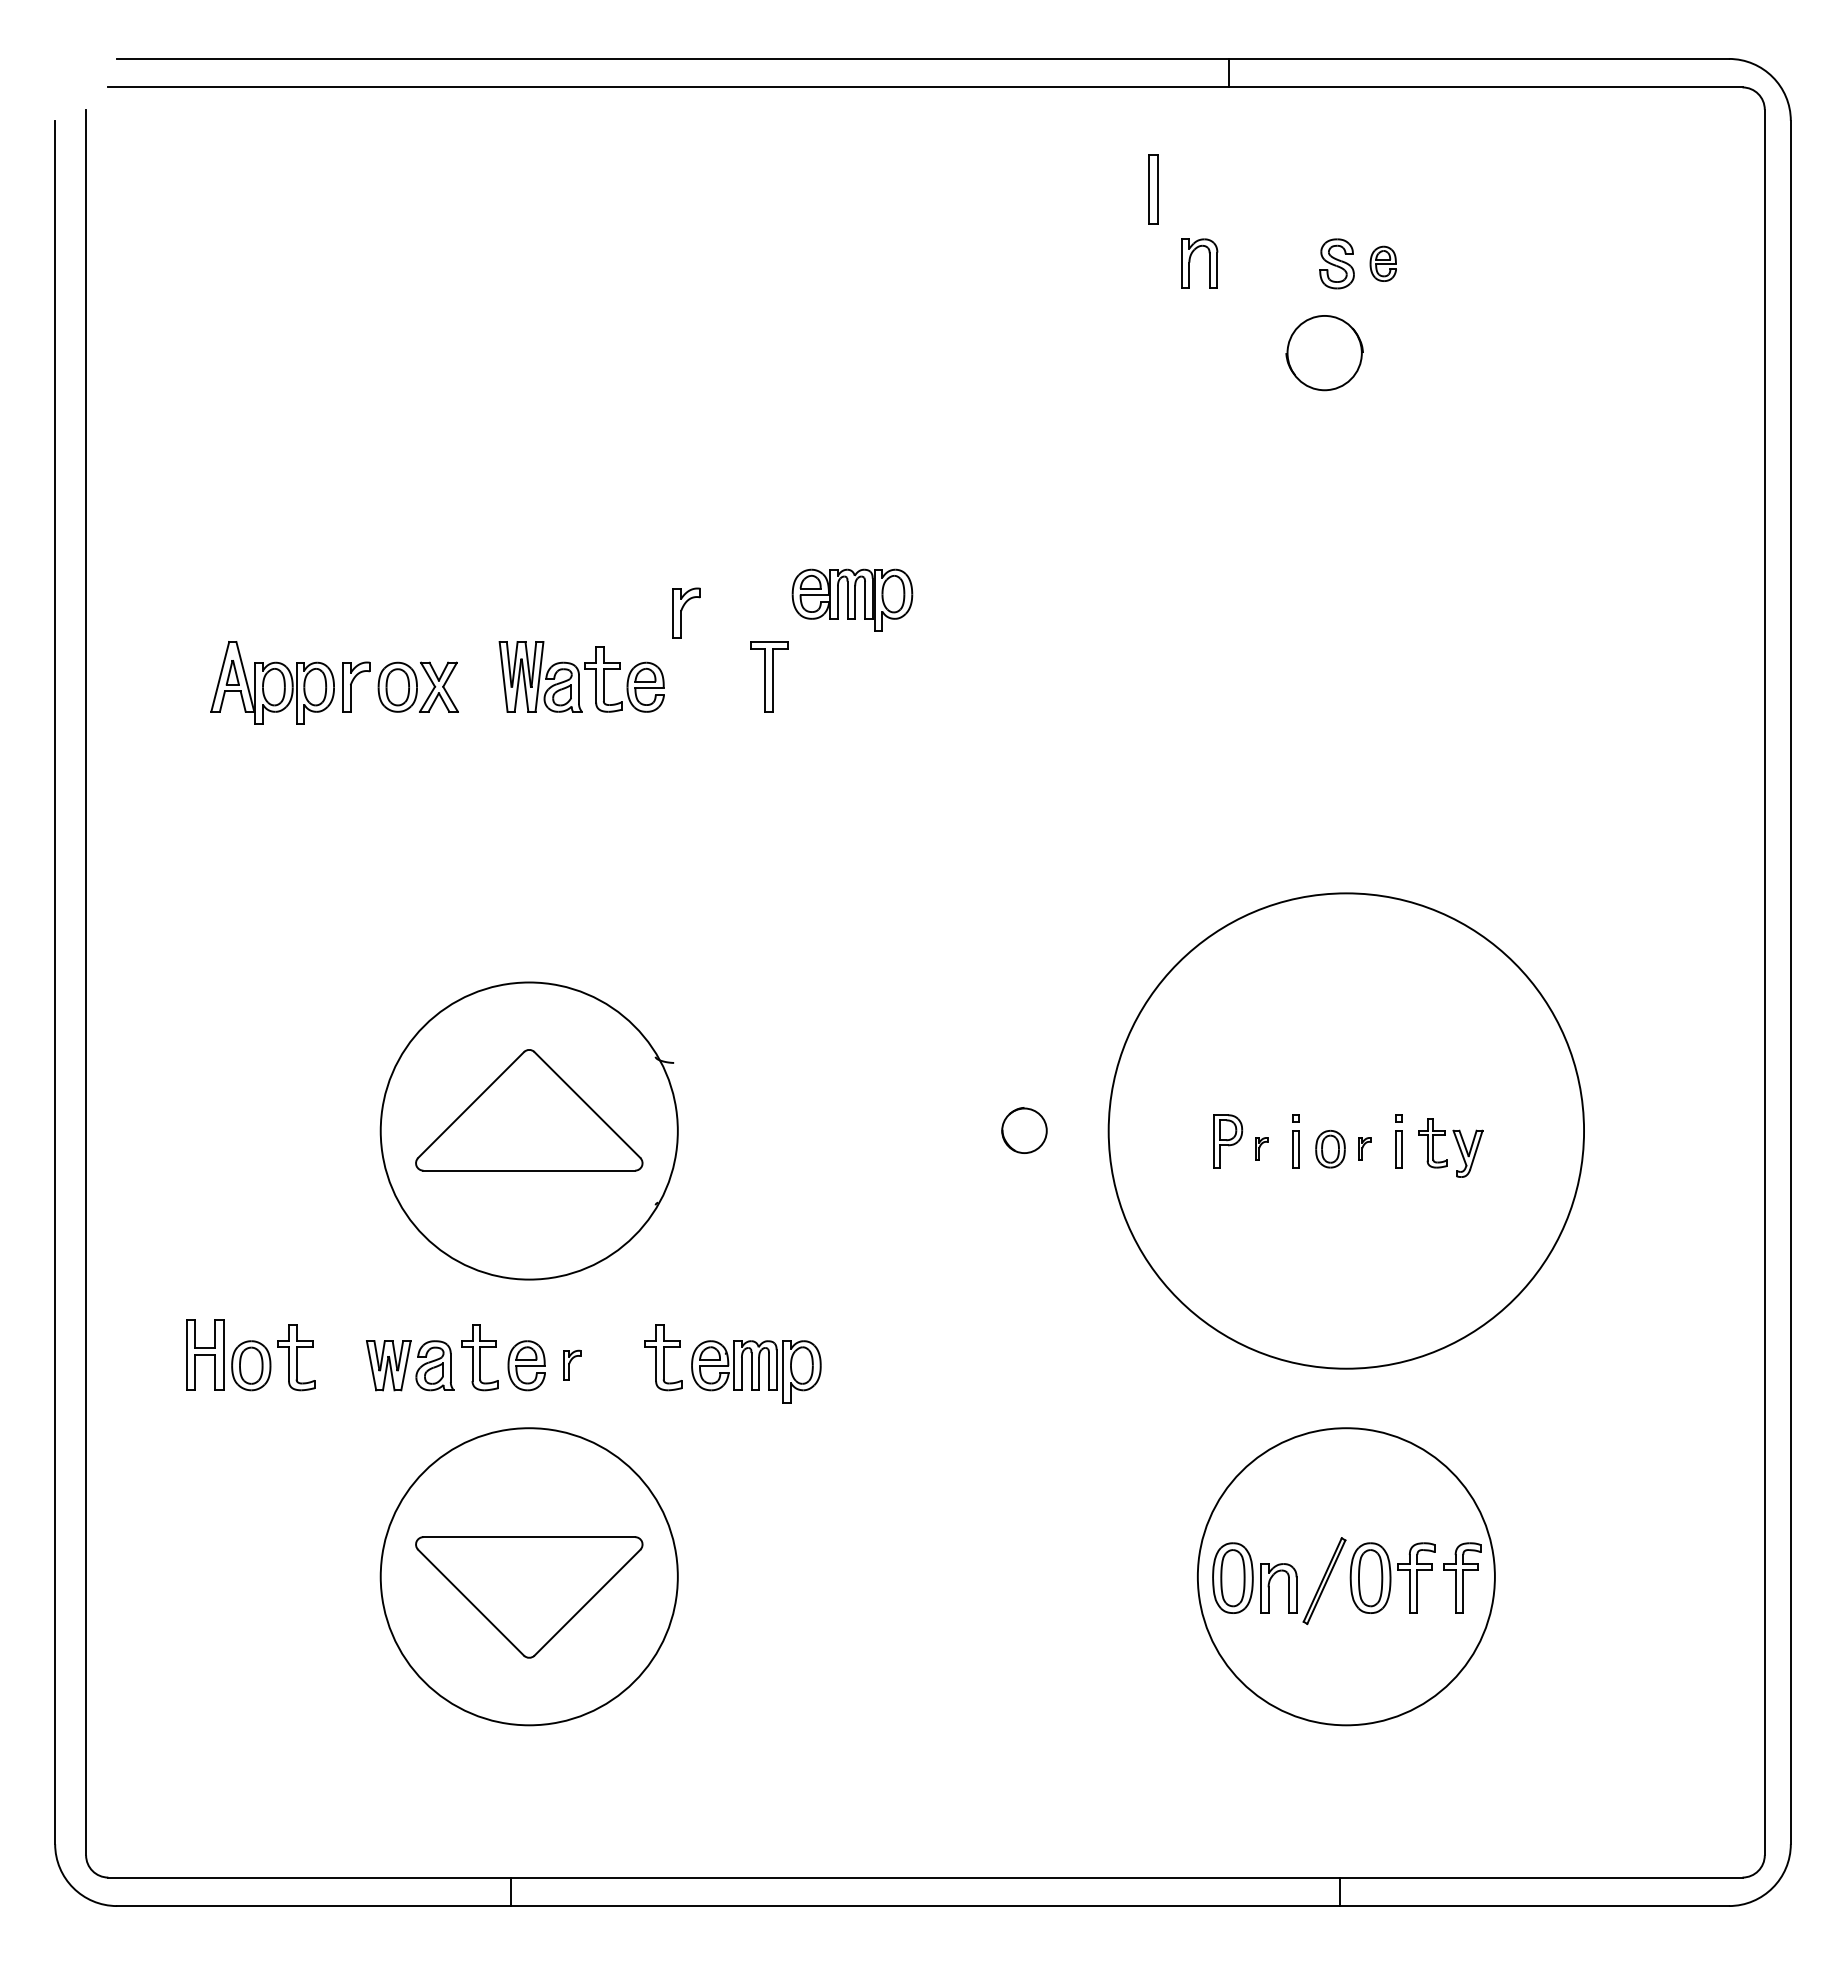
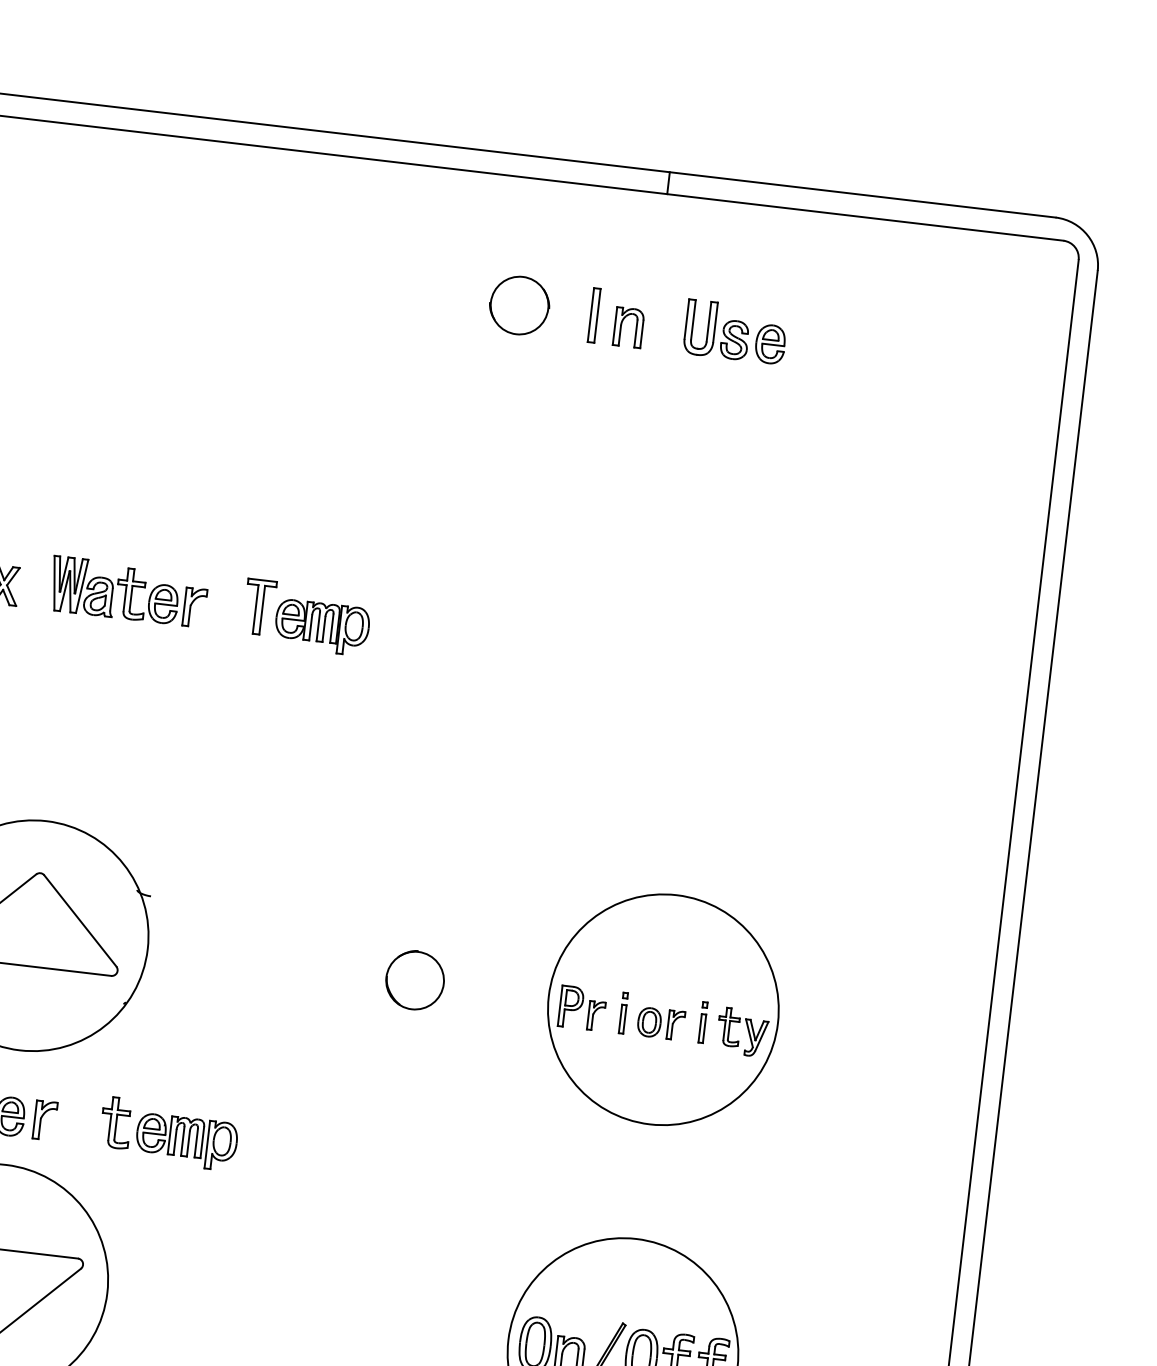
part: (1153, 189) -> (594, 315), moved
part: (1281, 253) -> (692, 327), added
part: (1383, 263) -> (770, 344), size x1.43
part: (1324, 353) -> (519, 305), moved
part: (852, 599) -> (322, 626), moved
part: (686, 612) -> (194, 607), moved
part: (1024, 1130) -> (415, 980), size x1.67
circle: (1345, 1130) -> (662, 1009), size x0.62
part: (1261, 1148) -> (596, 1015), size x1.67
part: (1364, 1148) -> (675, 1024), size x1.67
part: (572, 1365) -> (45, 1120), size x1.67

